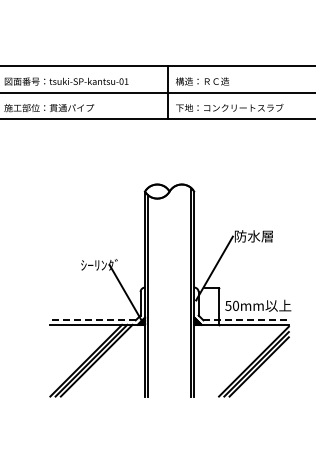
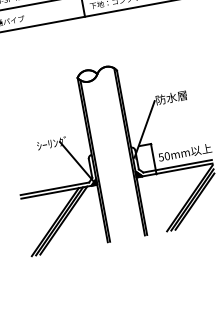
line: (93, 320) -> (55, 188), dashed -> solid
line: (246, 320) -> (177, 166), dashed -> solid

